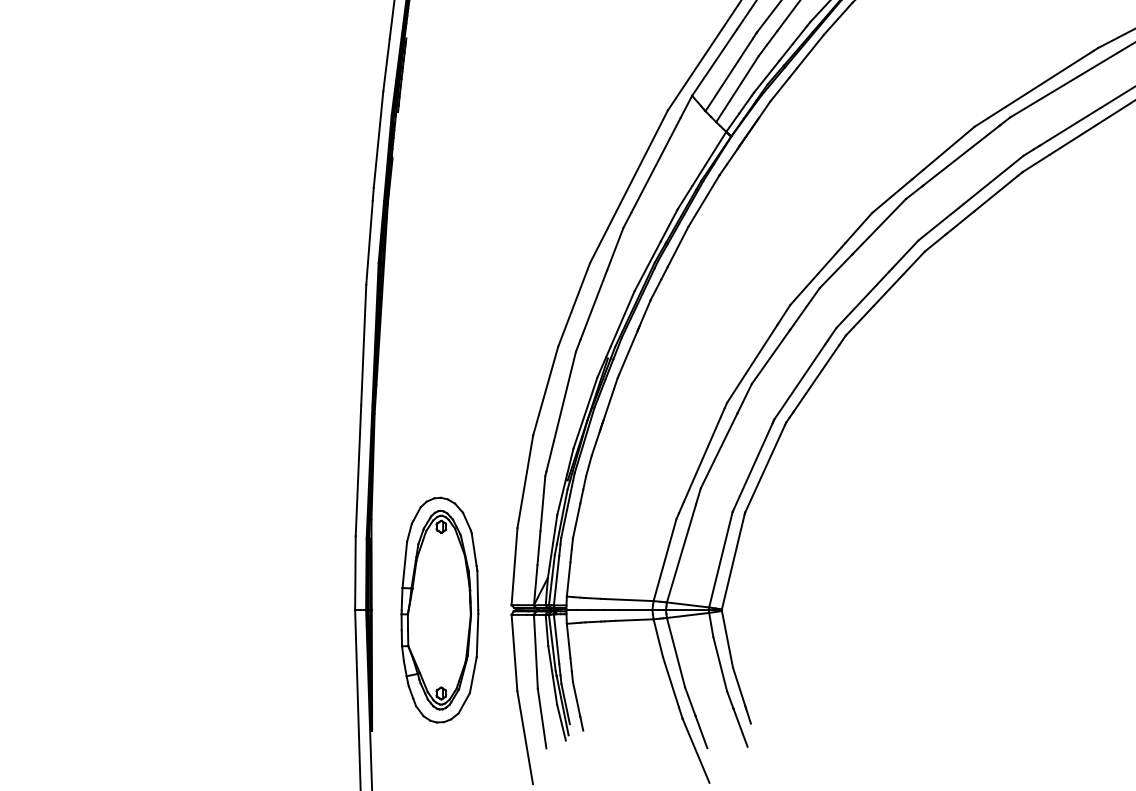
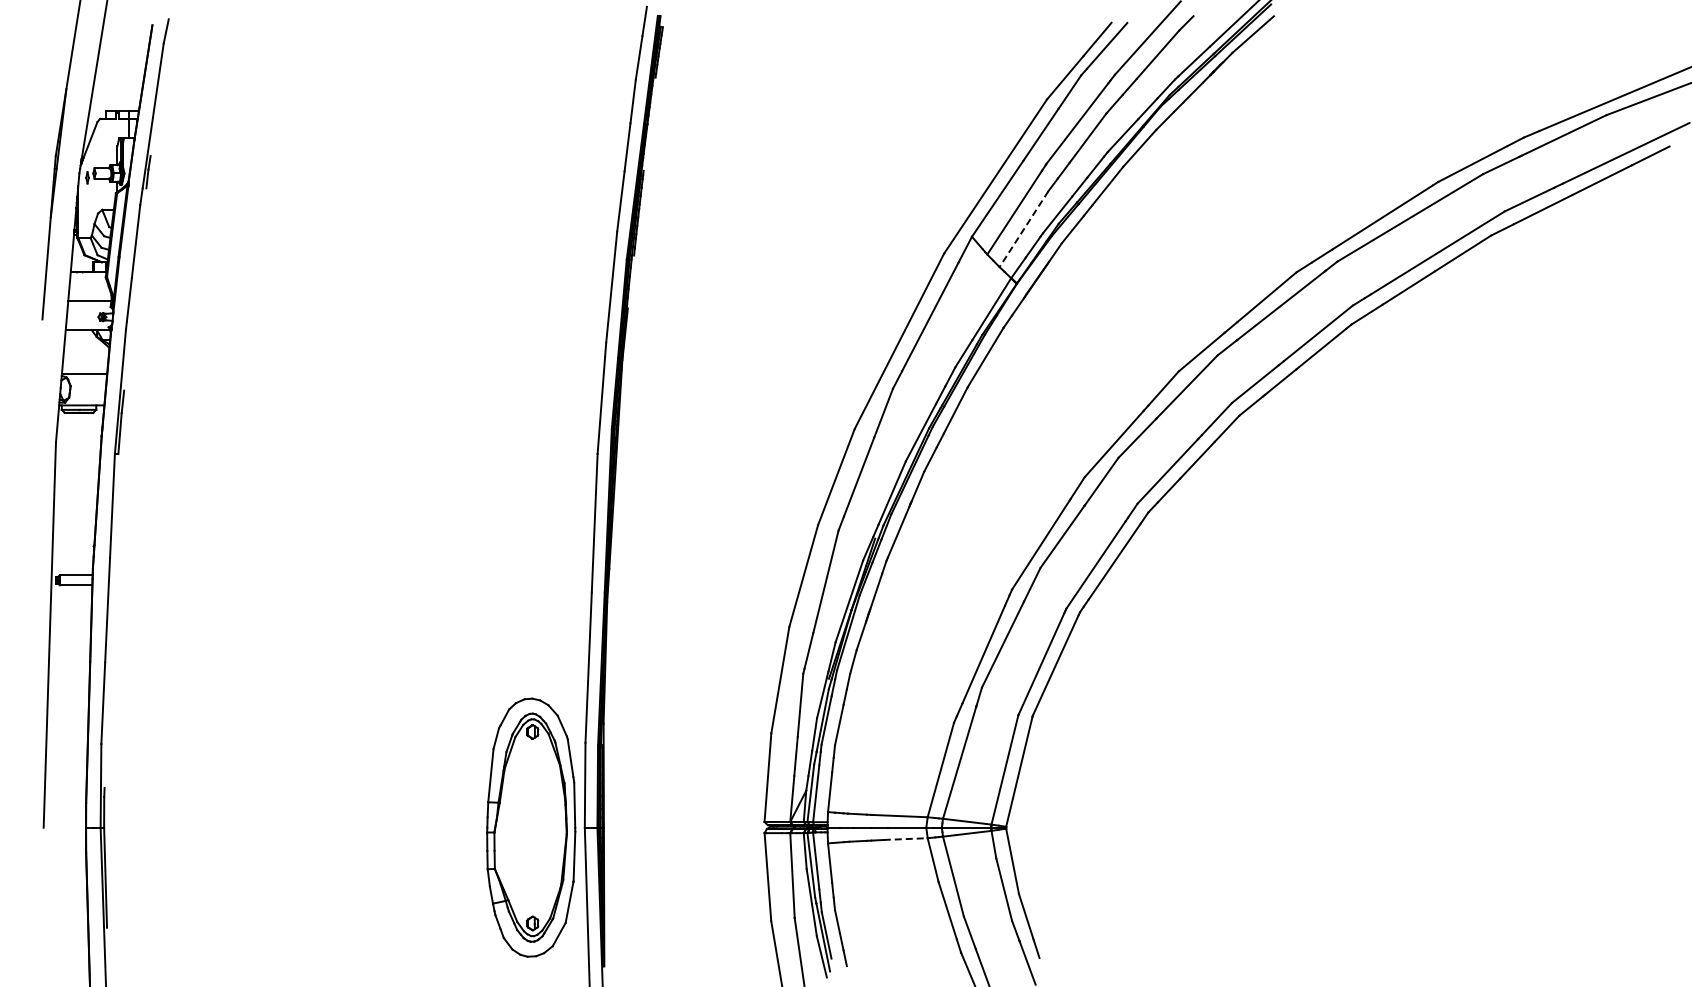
line: (737, 89) -> (1023, 229), solid -> dashed
part: (440, 609) -> (531, 827), moved
line: (634, 620) -> (905, 839), solid -> dashed

